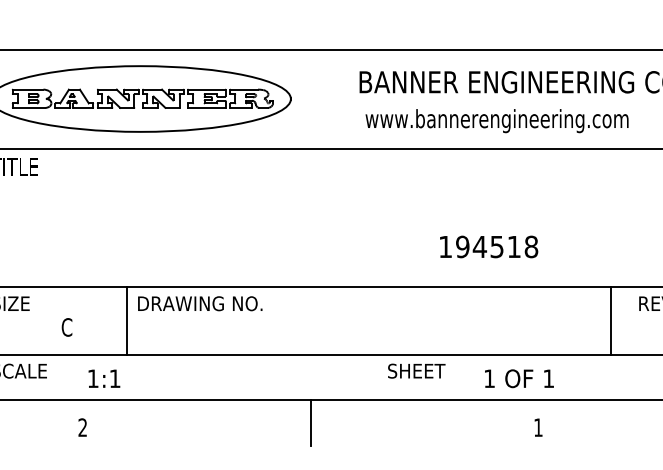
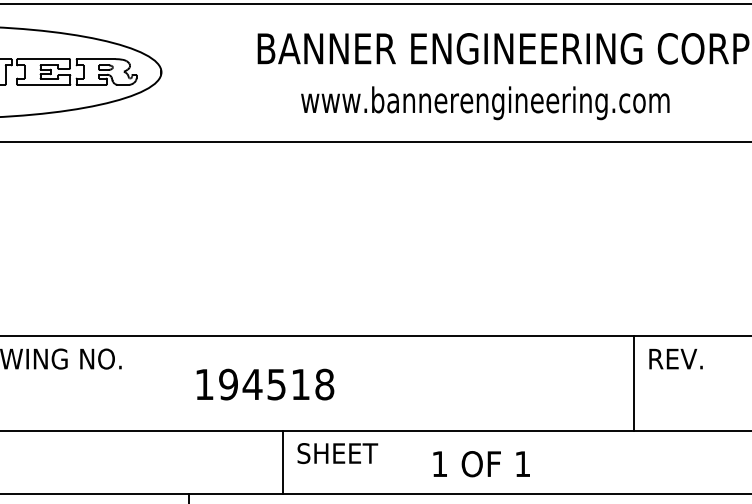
text: (496, 121) -> (484, 103), moved
text: (489, 246) -> (265, 383), moved
line: (611, 320) -> (634, 382), moved
line: (377, 377) -> (282, 462), added

